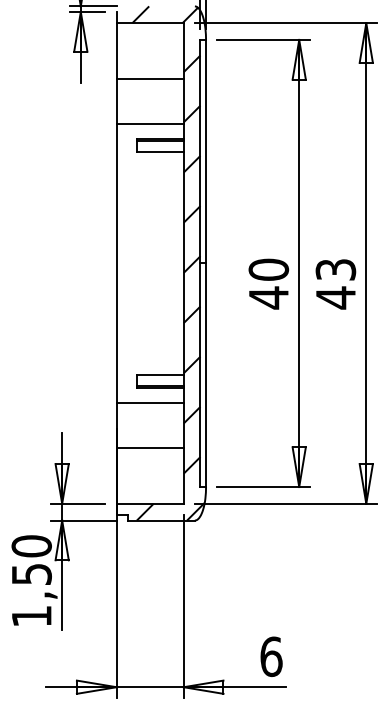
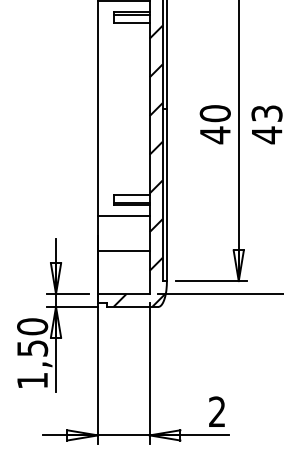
text: (271, 656) -> (217, 411), 6 -> 2

